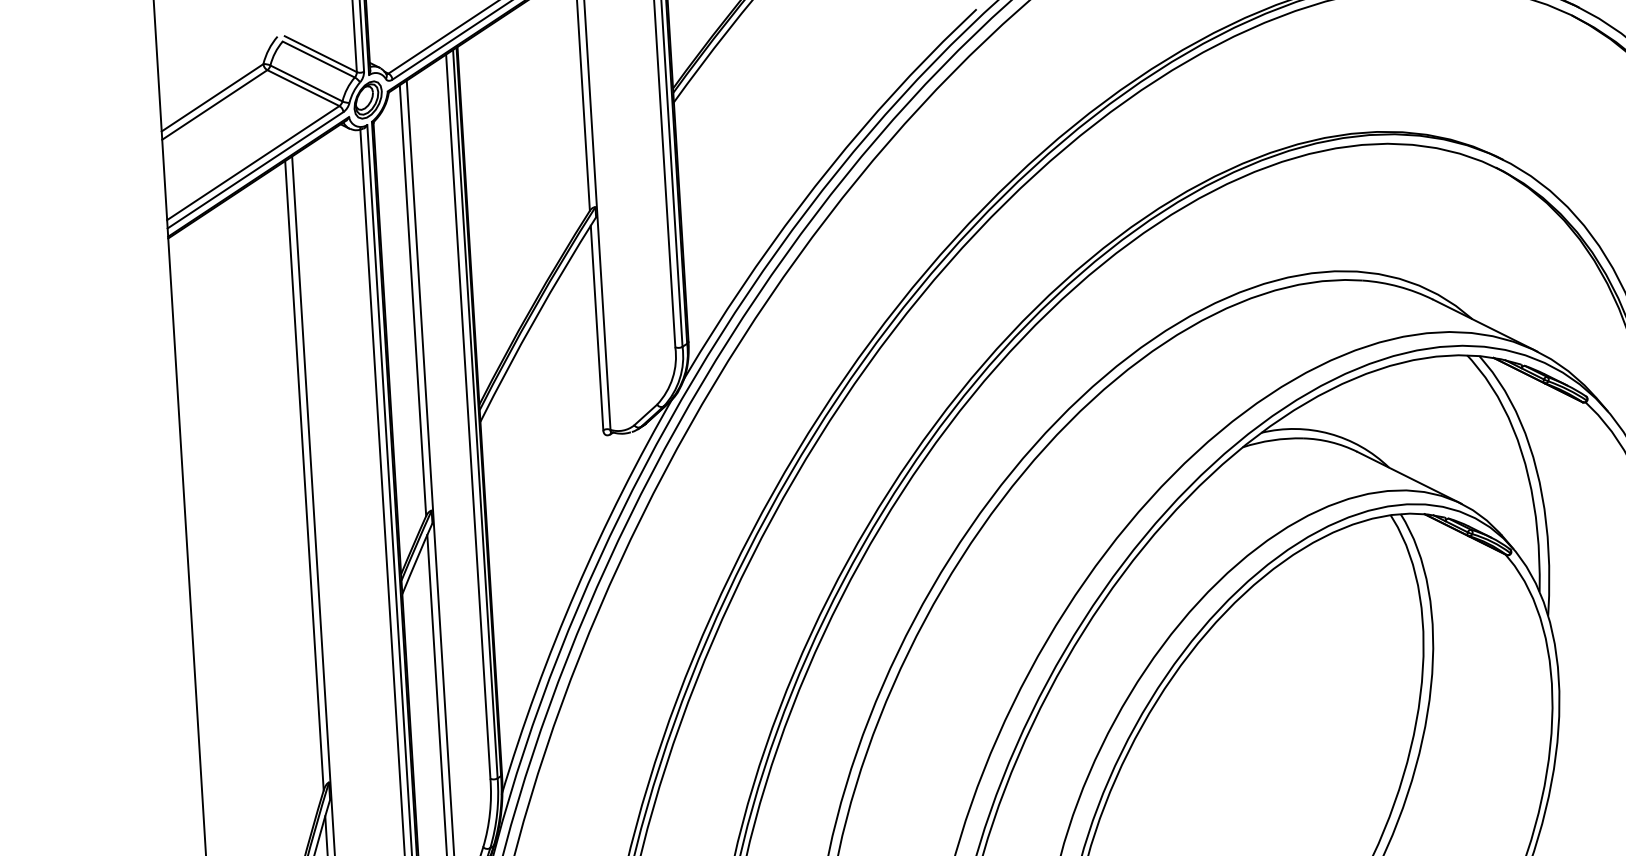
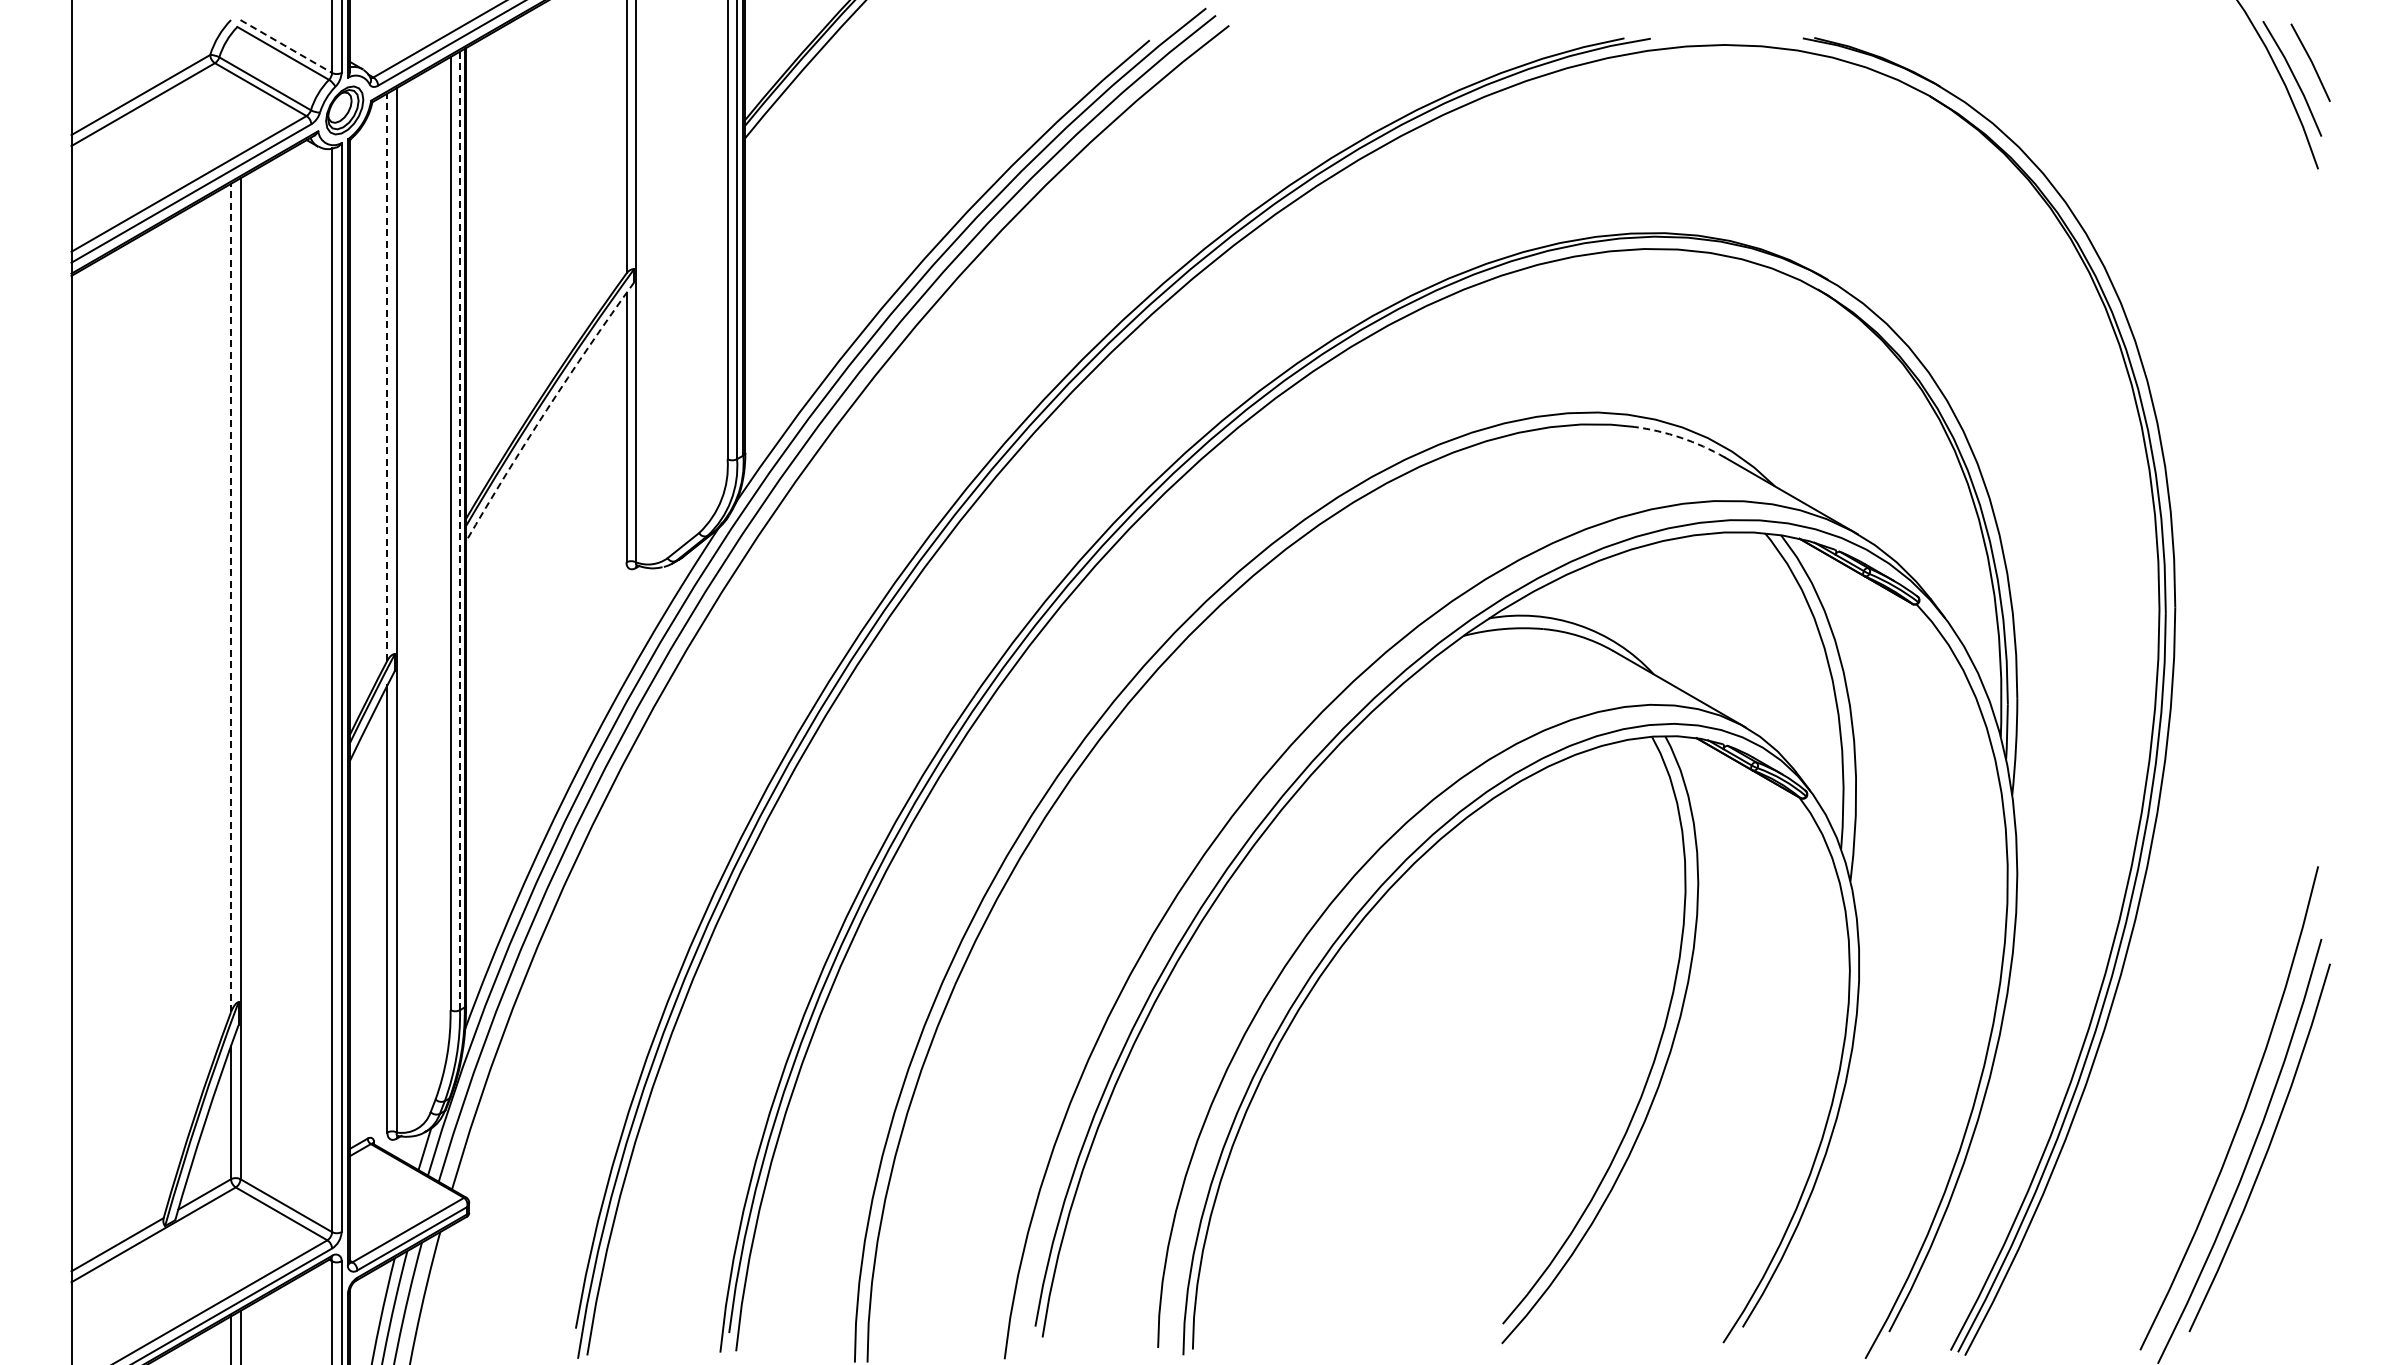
line: (320, 54) -> (286, 46), solid -> dashed
arc: (1399, 286) -> (1681, 437), solid -> dashed
line: (413, 300) -> (387, 377), solid -> dashed
arc: (535, 317) -> (546, 409), solid -> dashed
line: (475, 414) -> (460, 531), solid -> dashed
line: (304, 475) -> (231, 597), solid -> dashed

